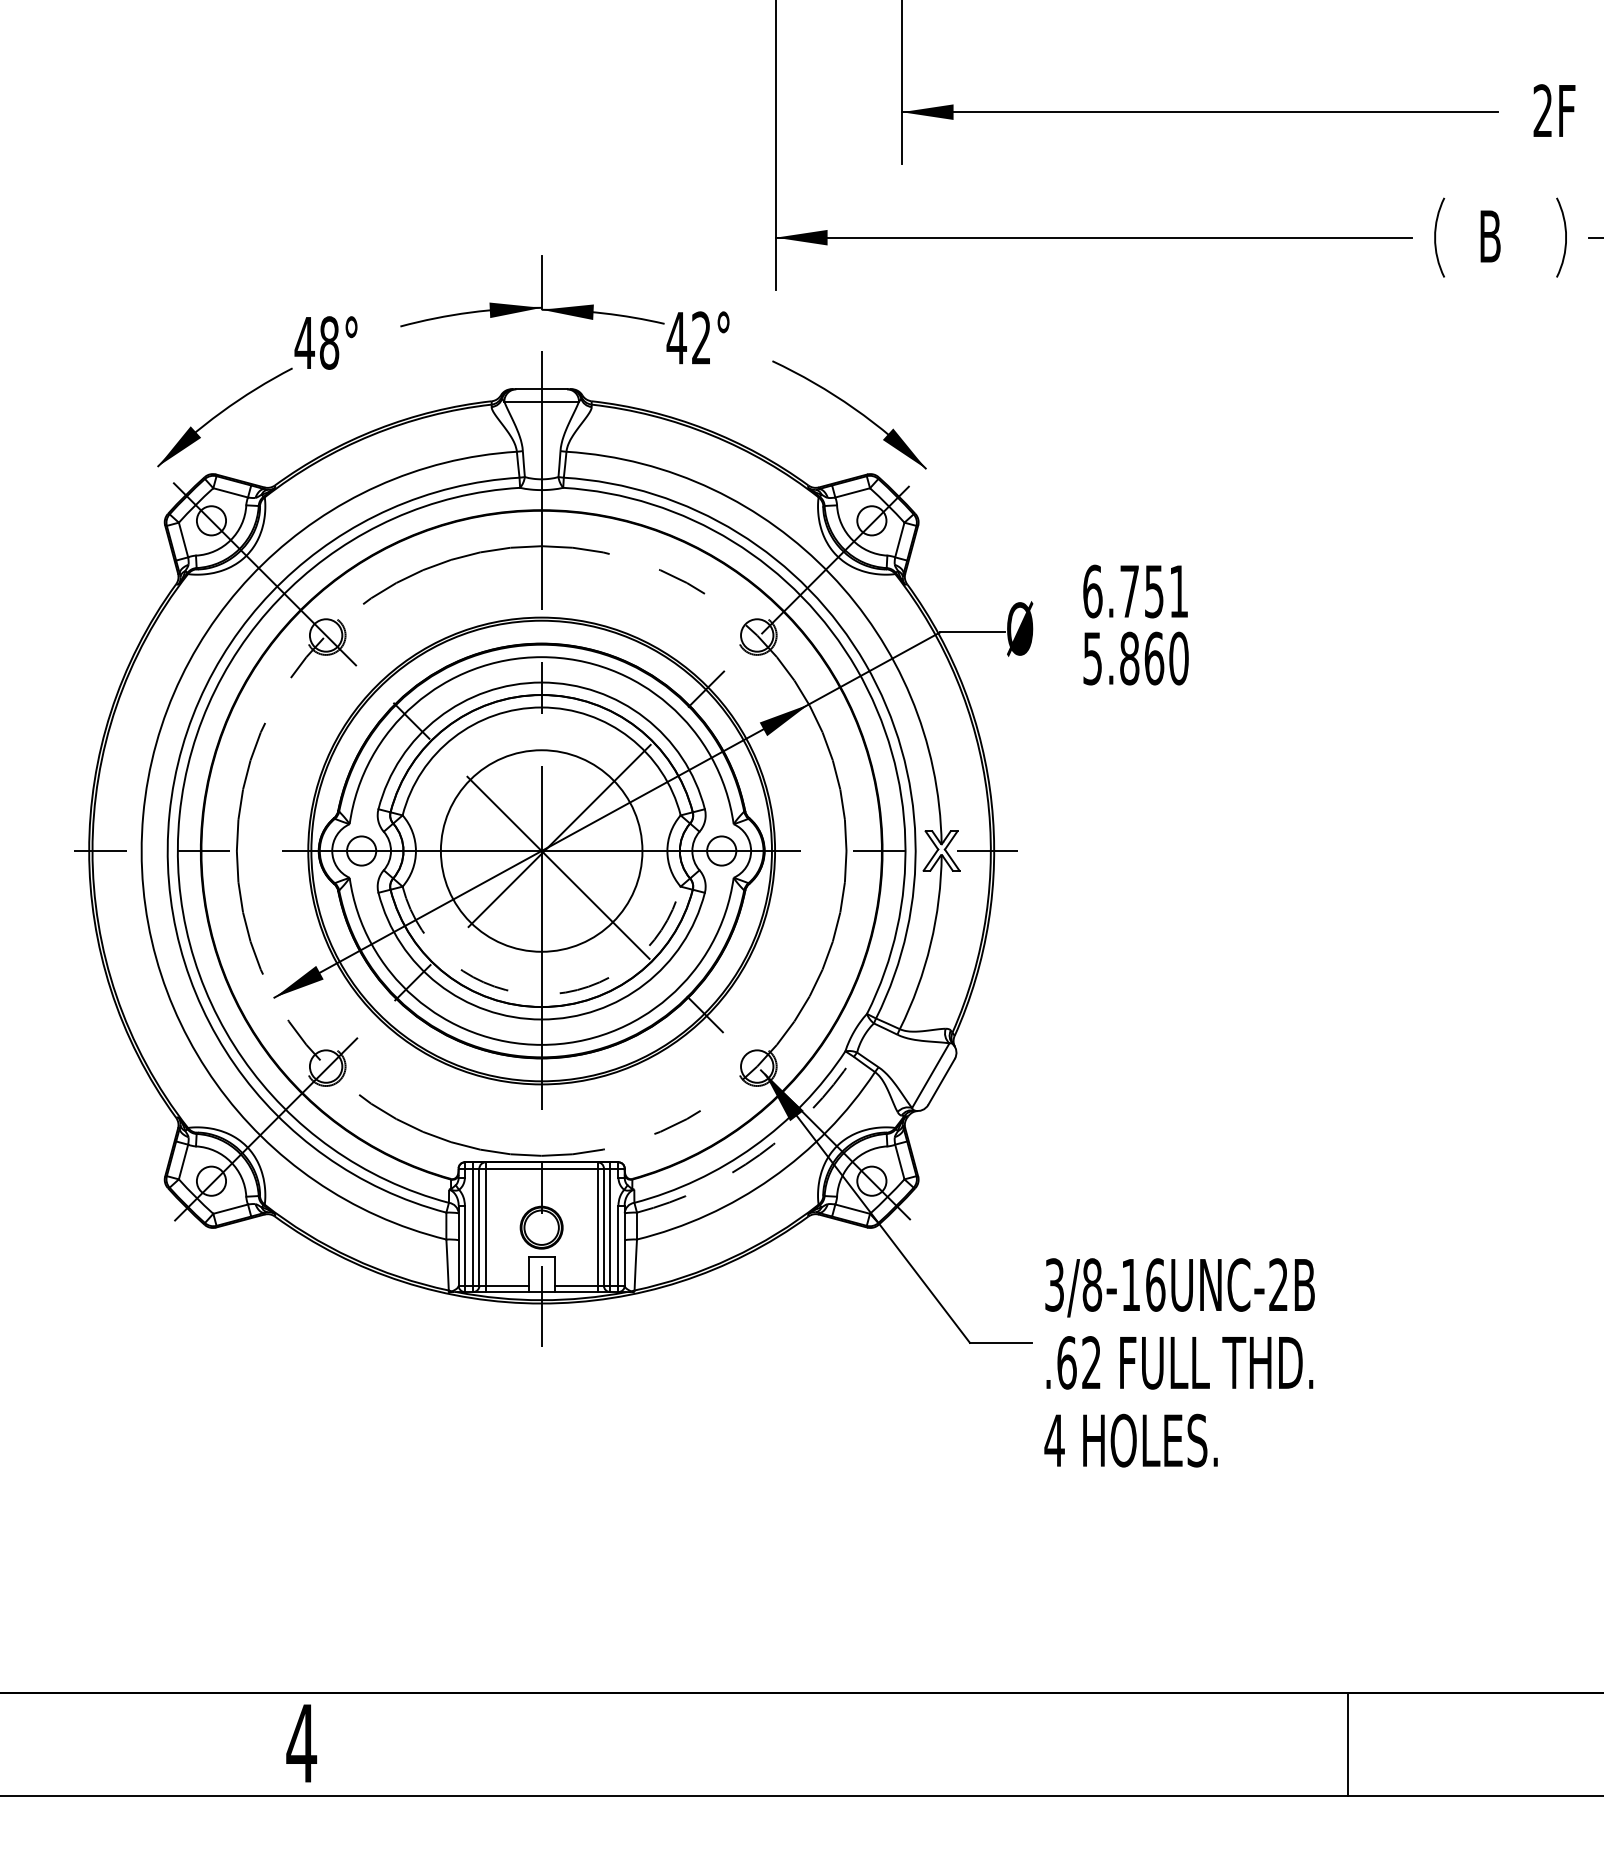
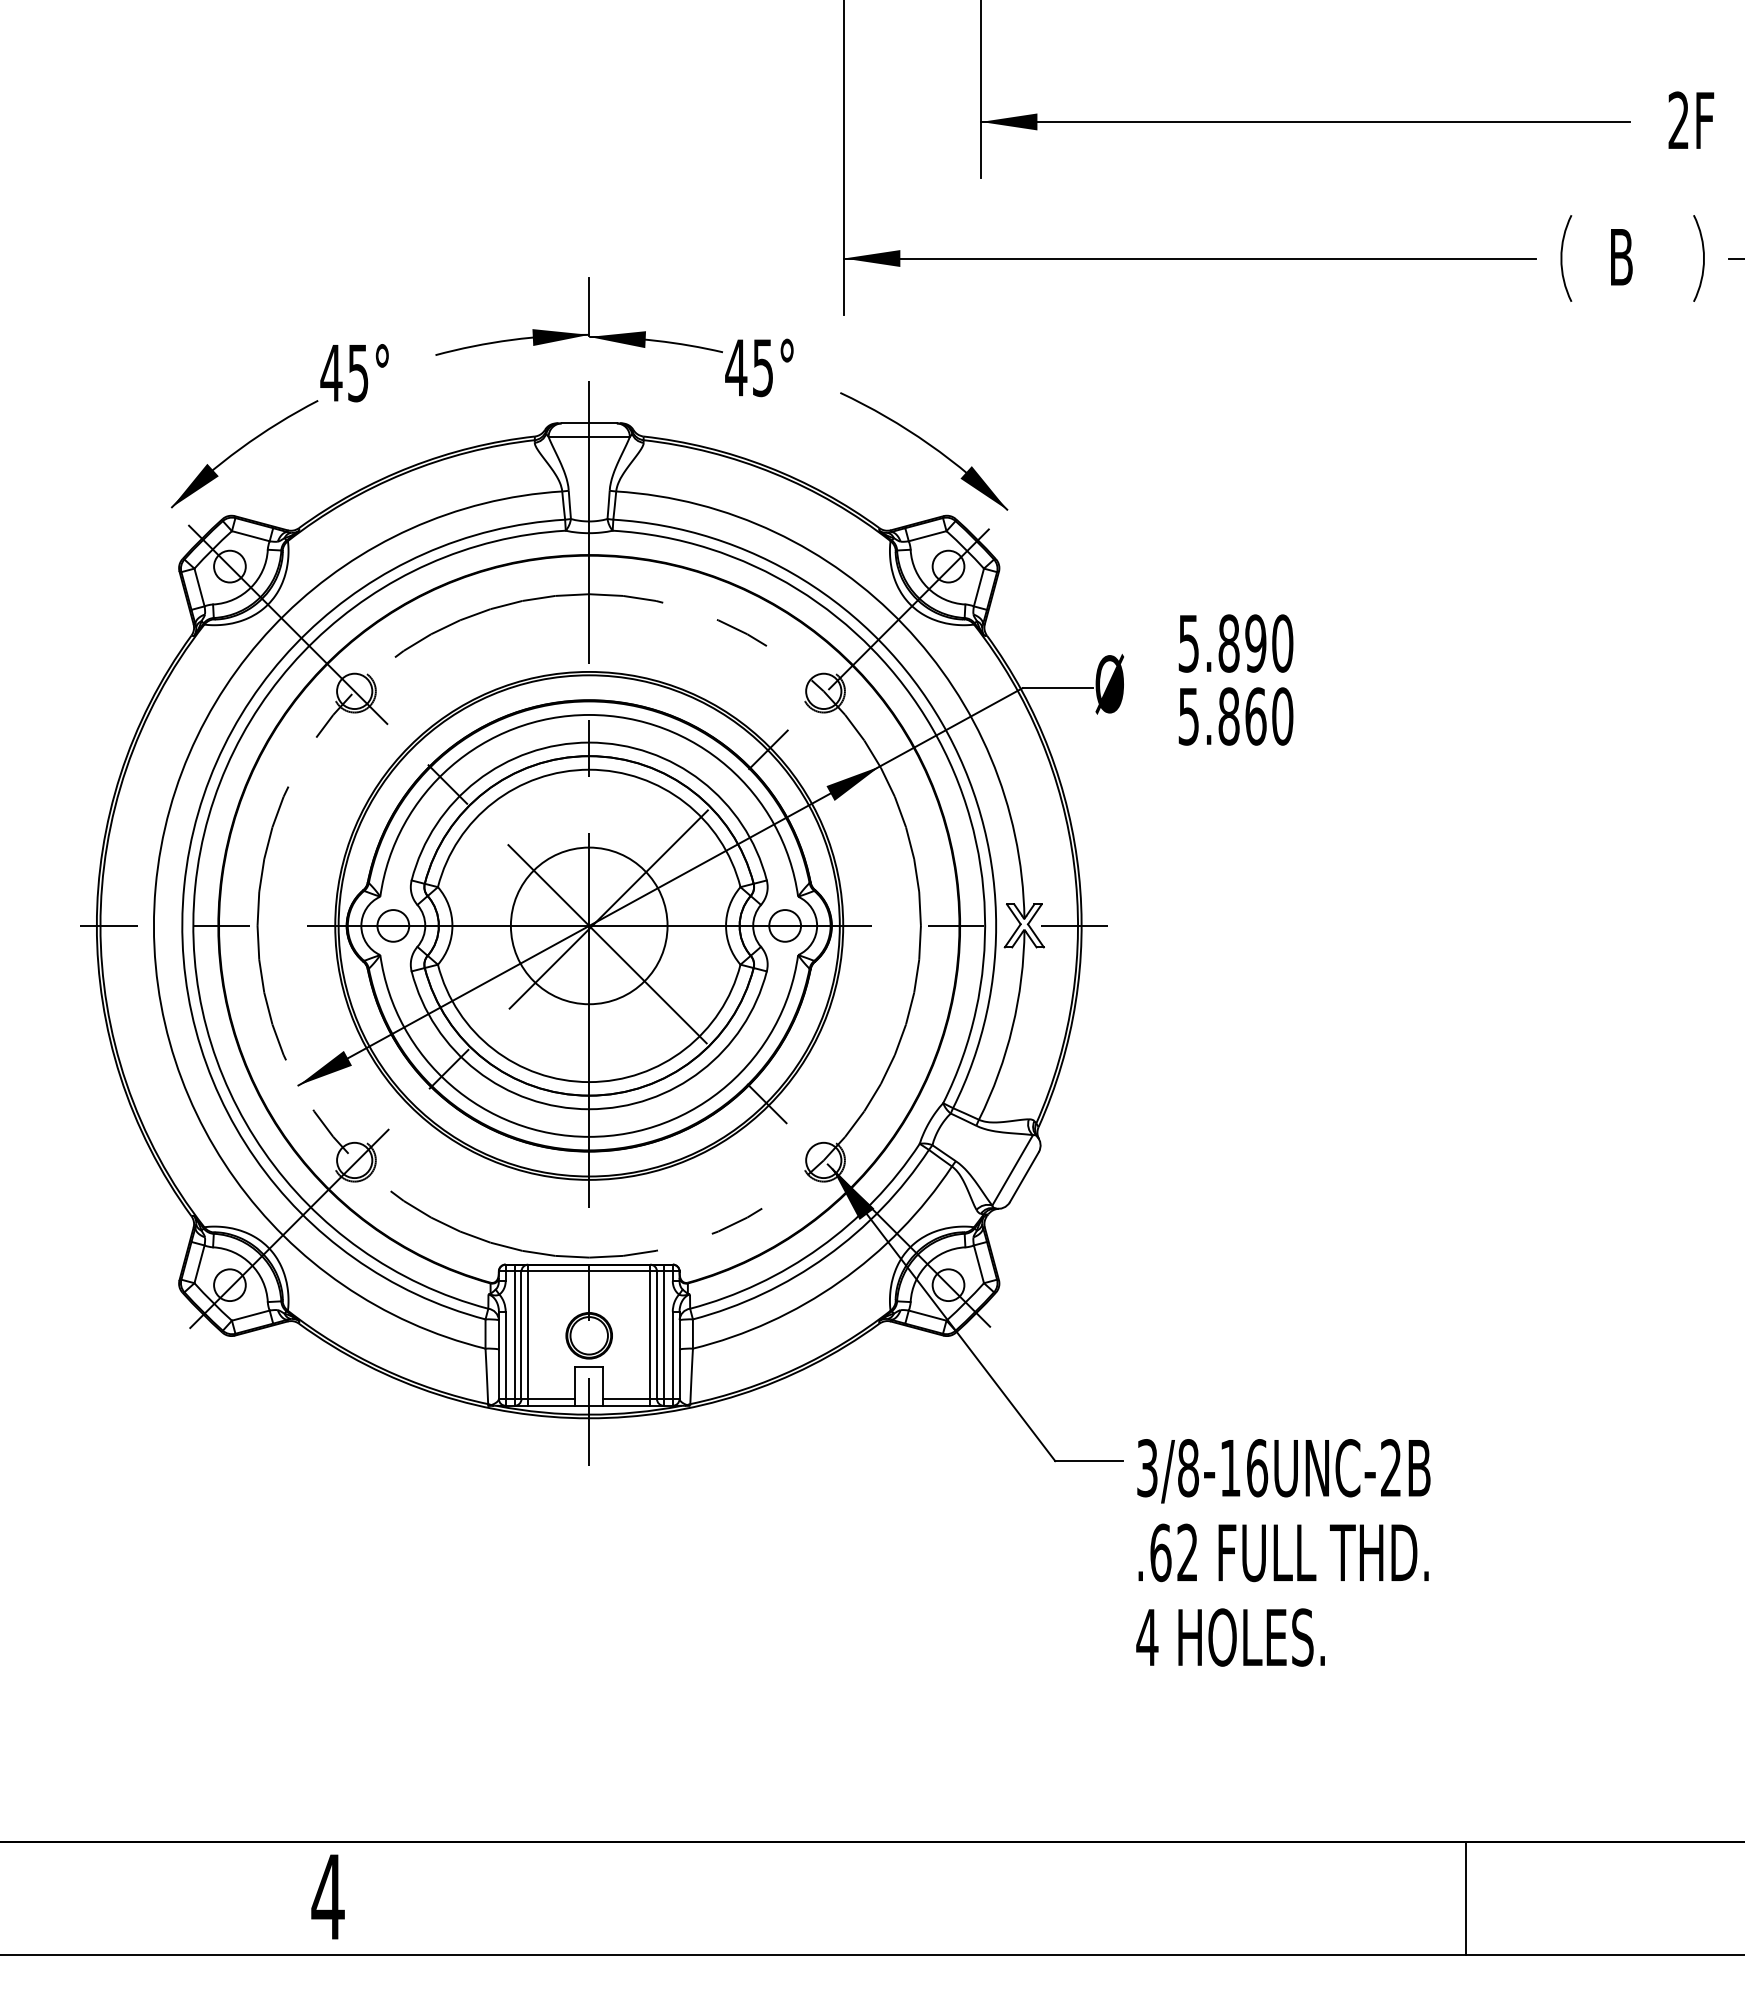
text: (700, 337) -> (762, 367), 42° -> 45°
text: (328, 342) -> (357, 372), 48° -> 45°
text: (1135, 591) -> (1235, 643), 6.751 -> 5.890
circle: (541, 850) -> (588, 925), size x0.71
arc: (541, 994) -> (589, 1082), dashed -> solid
arc: (759, 1154) -> (826, 1256), dashed -> solid
text: (1179, 1362) -> (1283, 1552), moved

